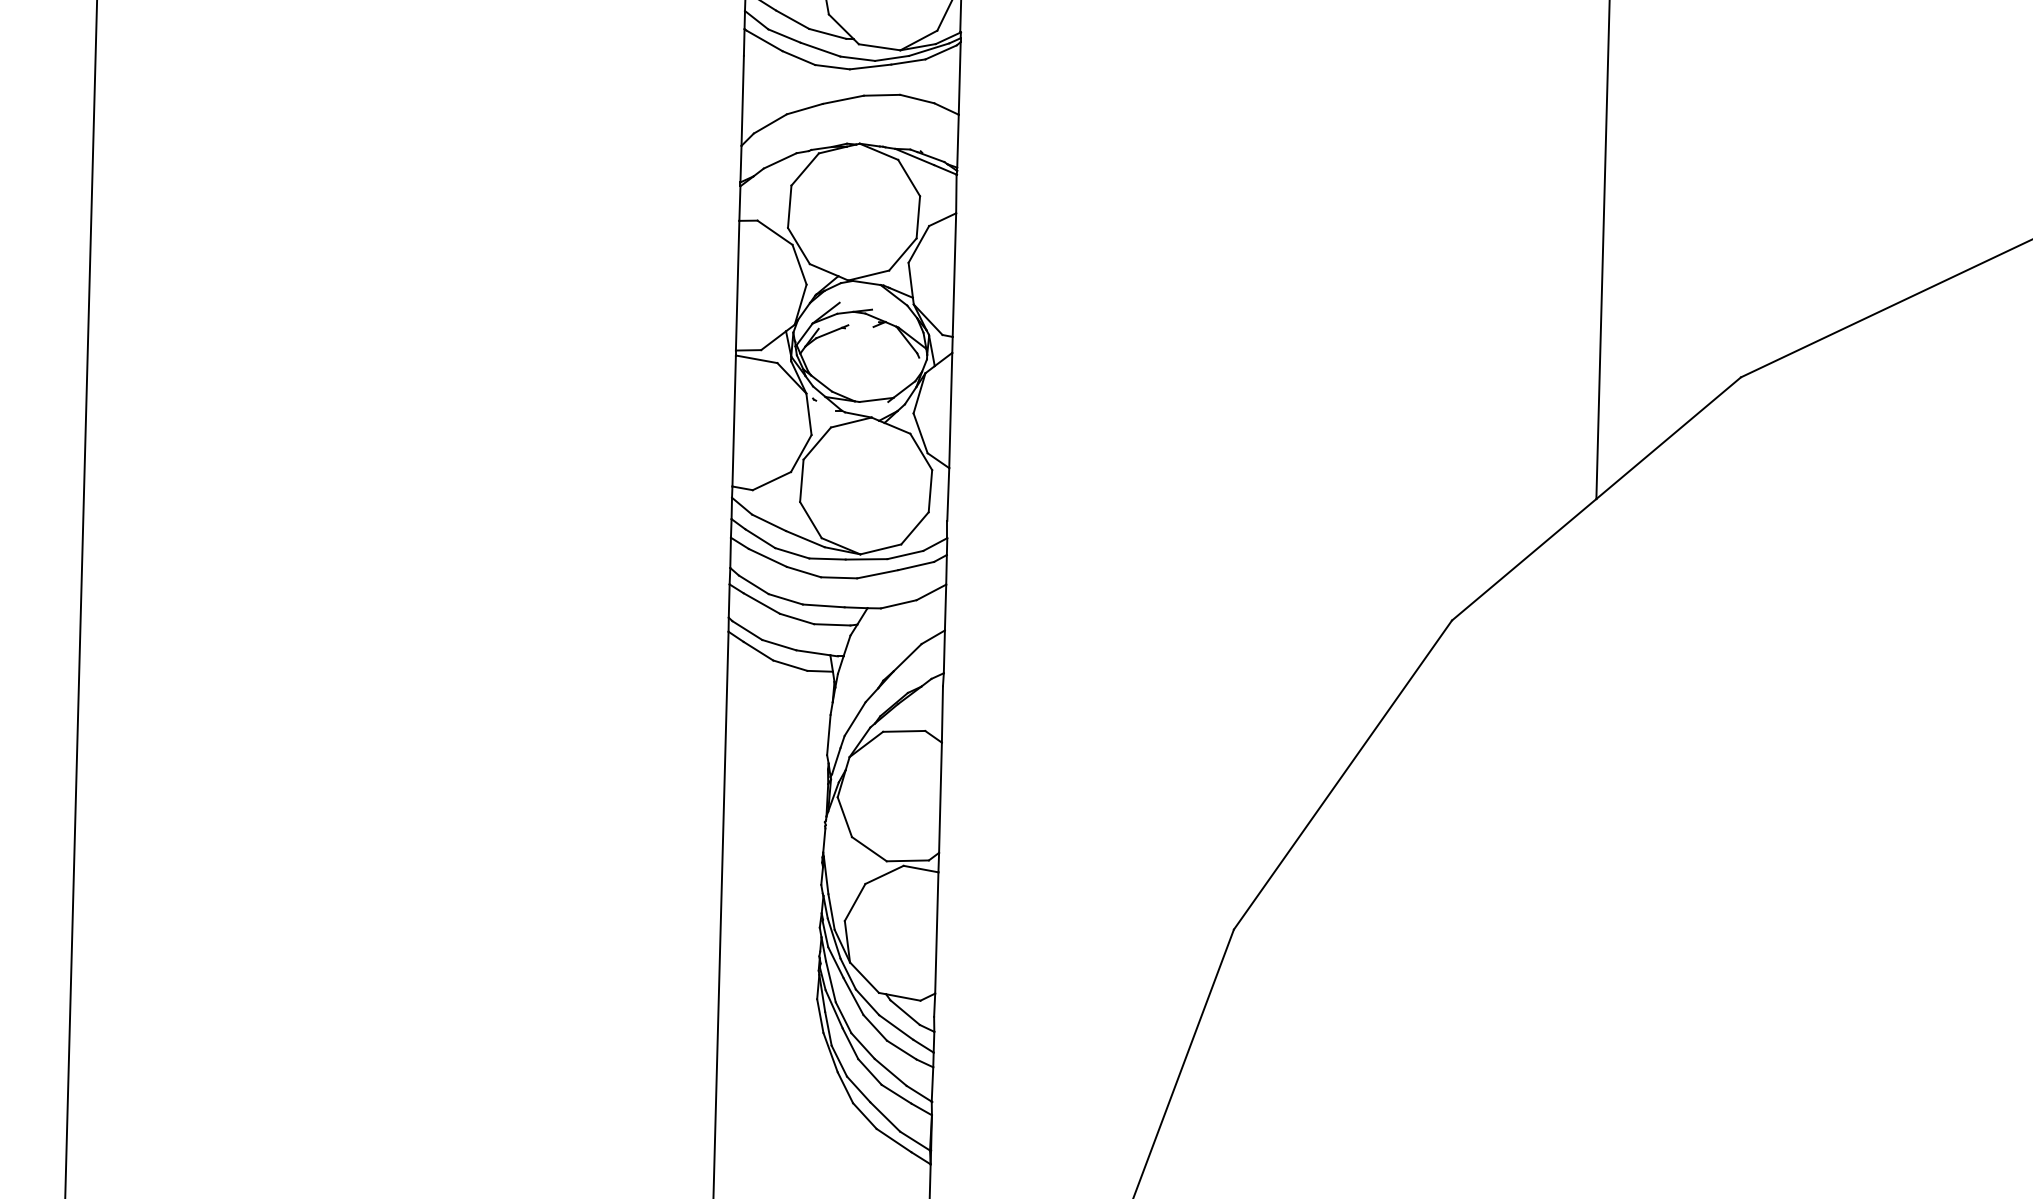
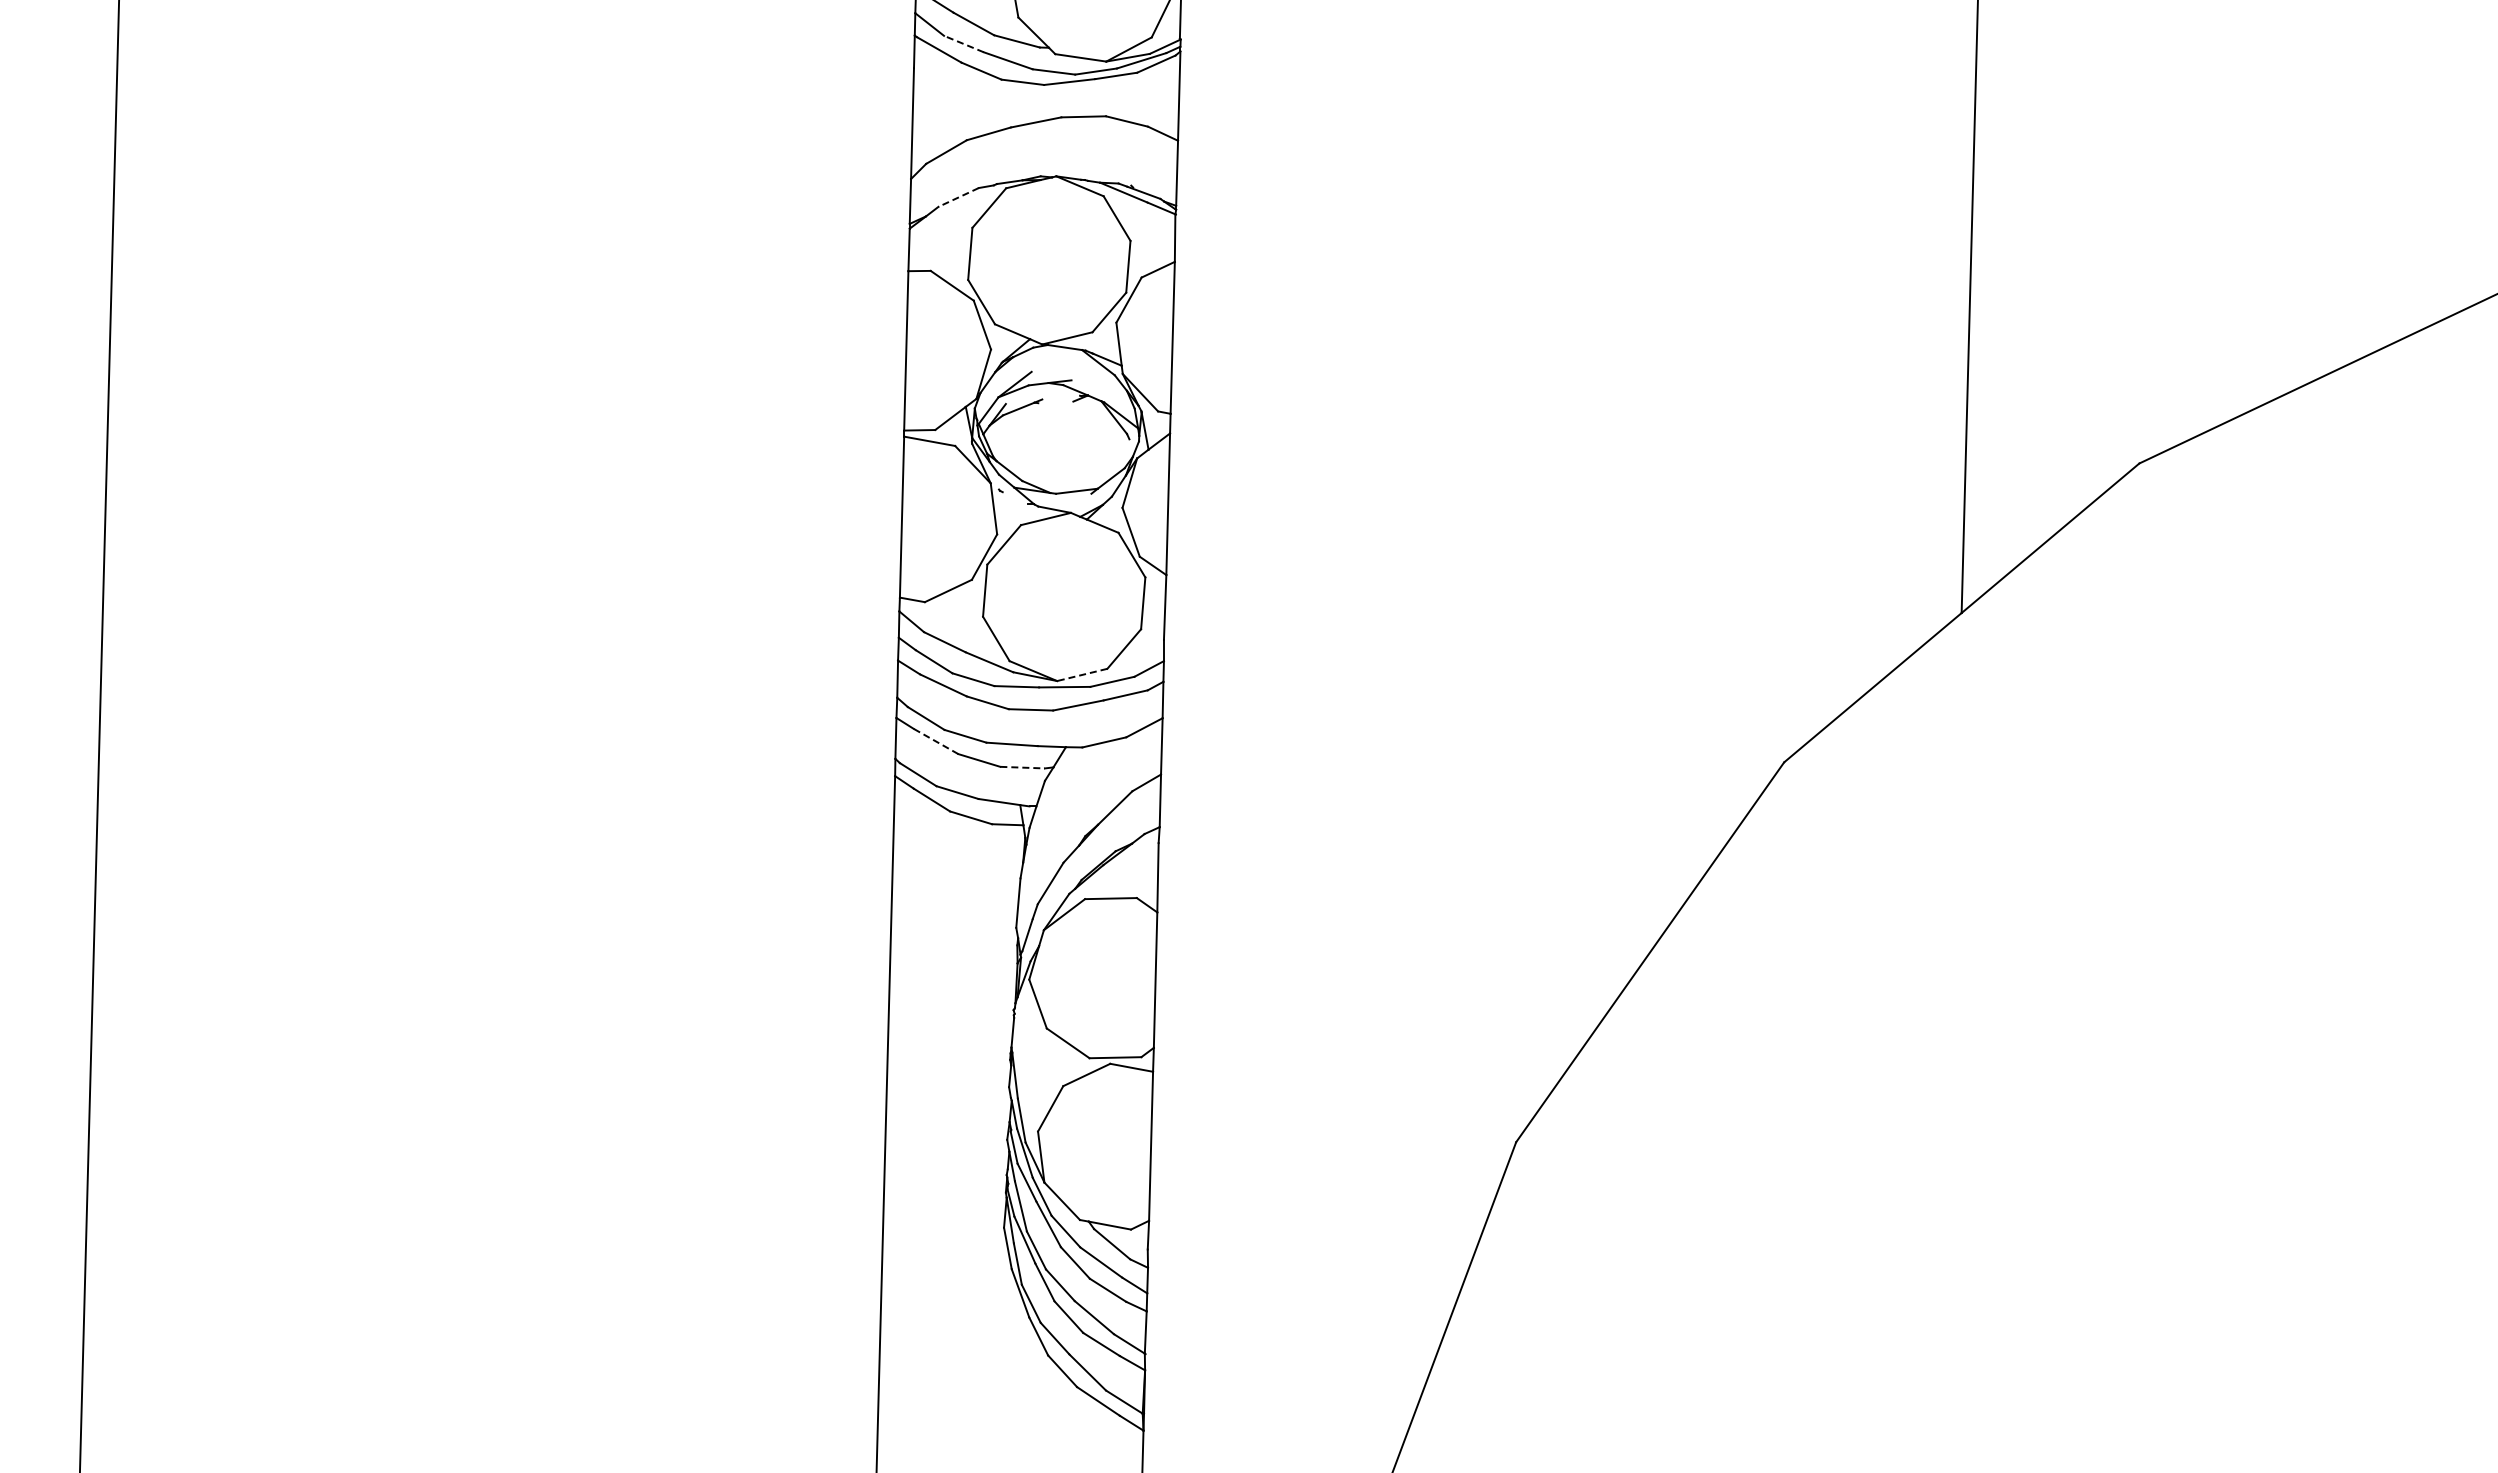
line: (784, 36) -> (963, 44), solid -> dashed
line: (780, 160) -> (958, 197), solid -> dashed
line: (881, 549) -> (1082, 674), solid -> dashed
line: (762, 603) -> (936, 741), solid -> dashed
line: (833, 624) -> (1023, 767), solid -> dashed

